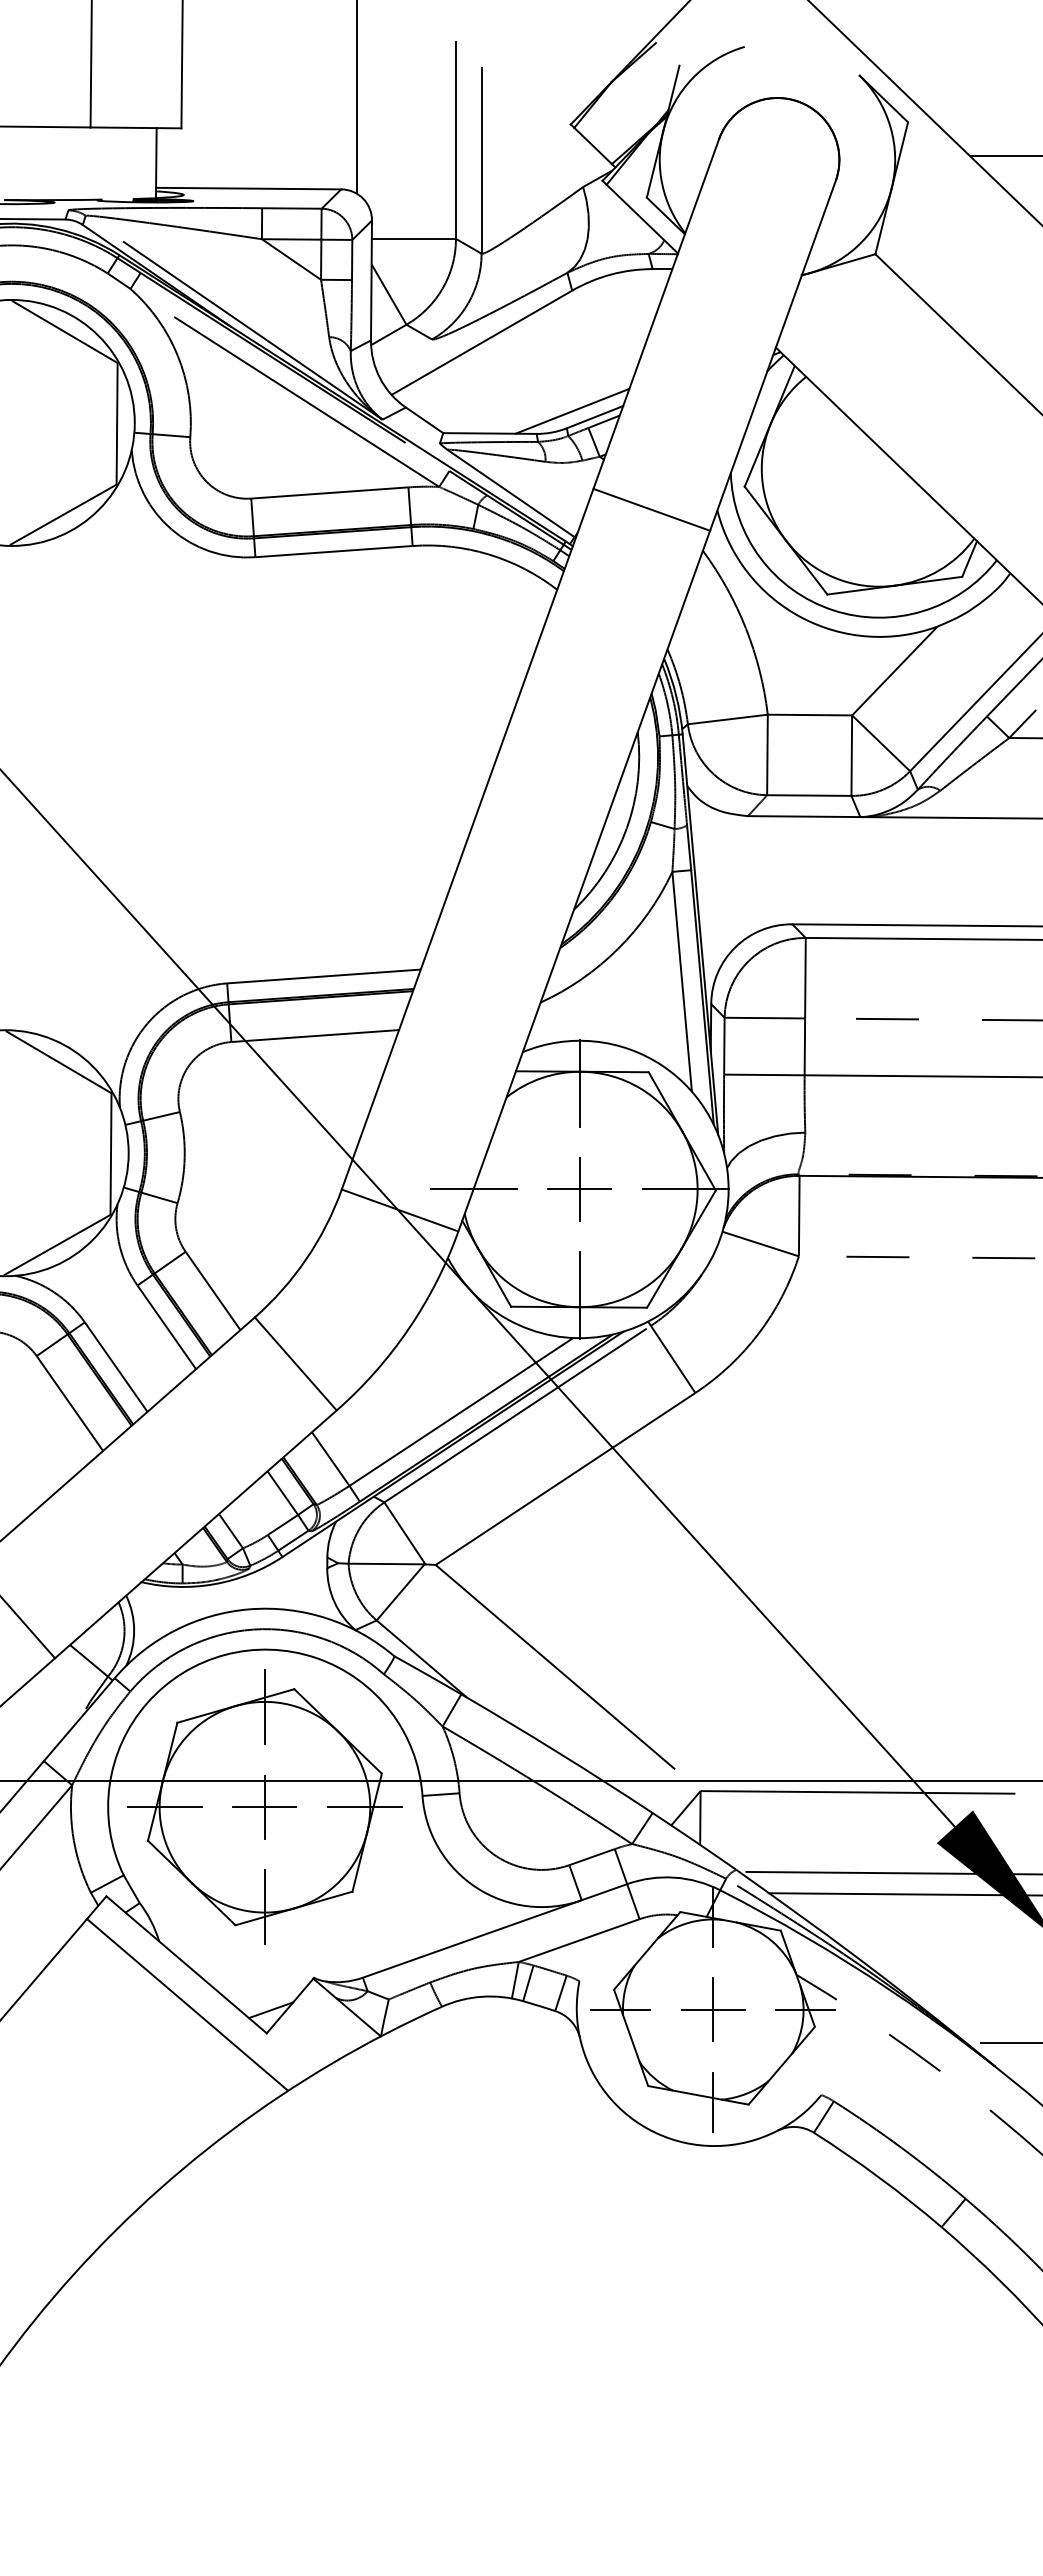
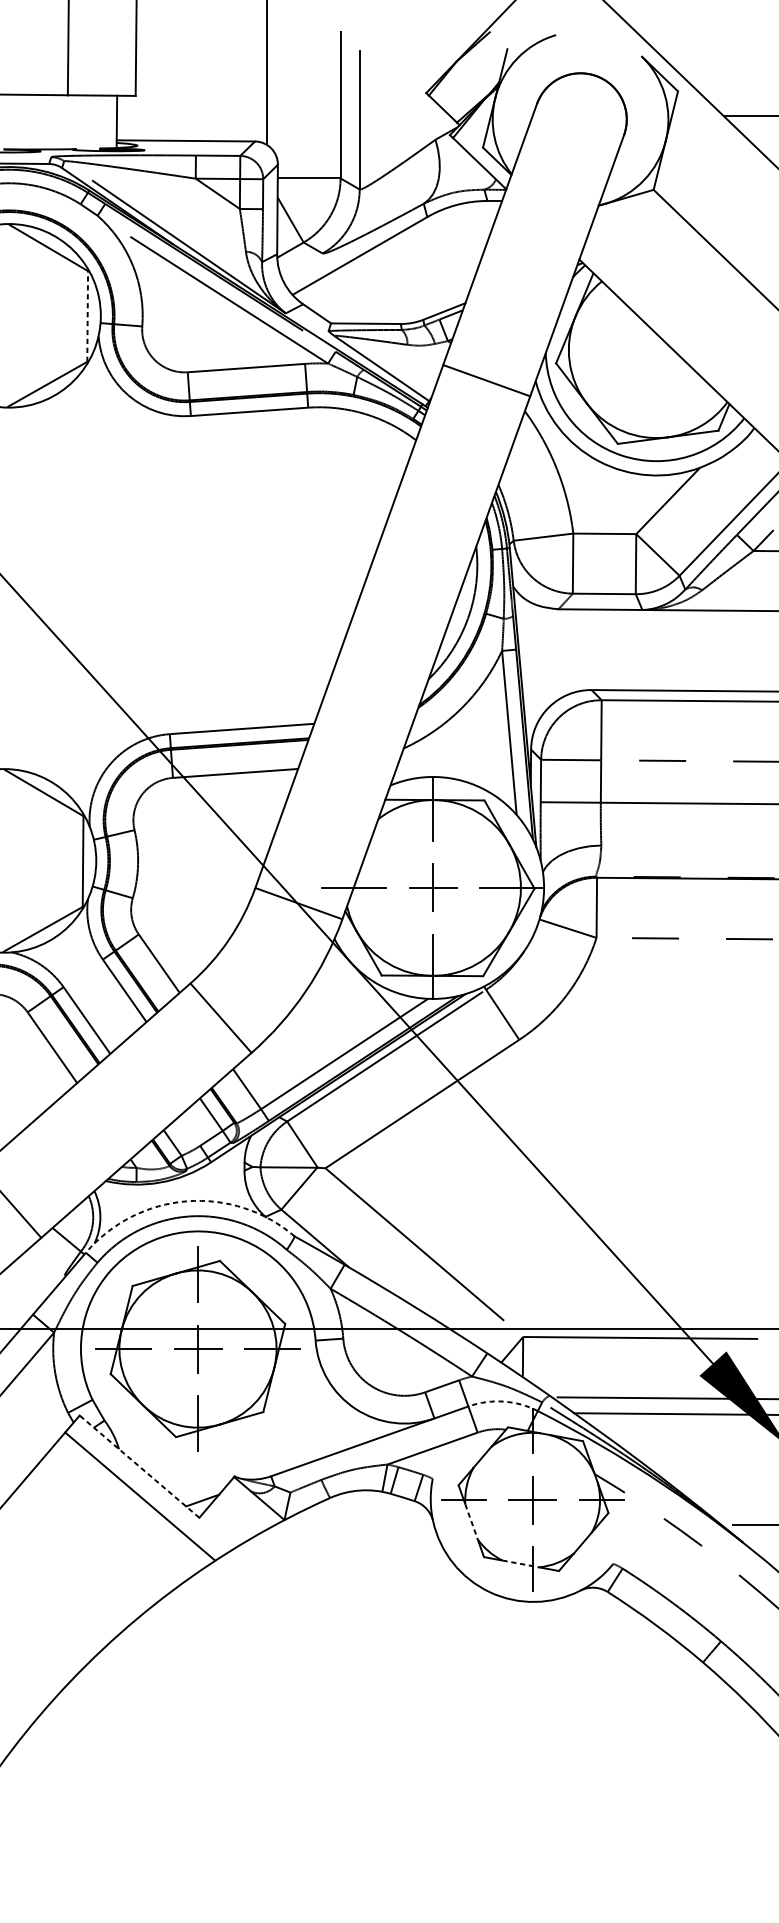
line: (572, 410) -> (427, 306), removed
line: (117, 423) -> (87, 316), solid -> dashed
arc: (249, 1609) -> (186, 1201), solid -> dashed
arc: (674, 1877) -> (503, 1401), solid -> dashed
line: (186, 1964) -> (139, 1466), solid -> dashed
line: (631, 2038) -> (471, 1521), solid -> dashed
line: (697, 2095) -> (520, 1564), solid -> dashed

